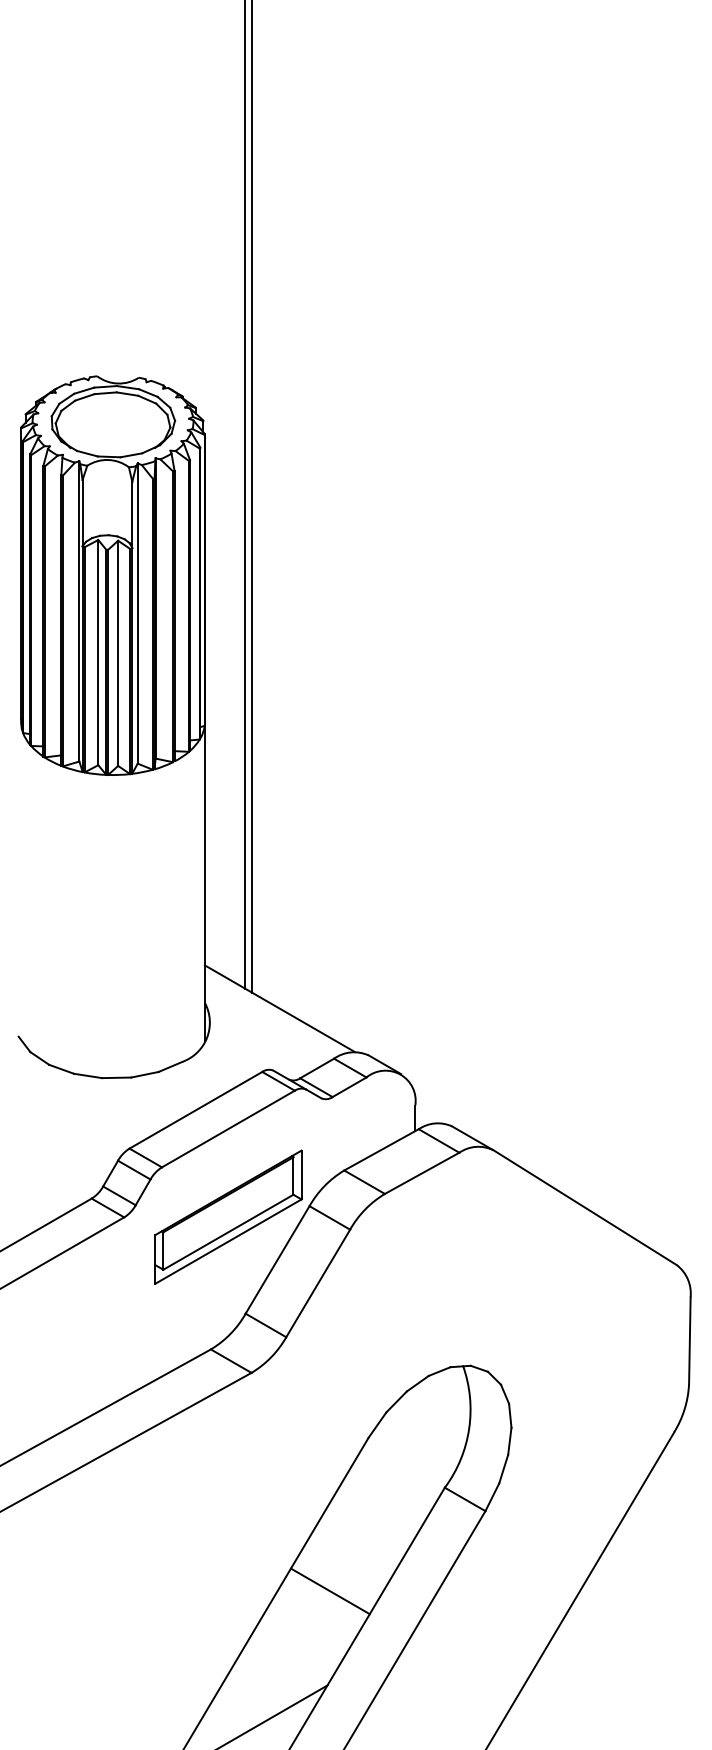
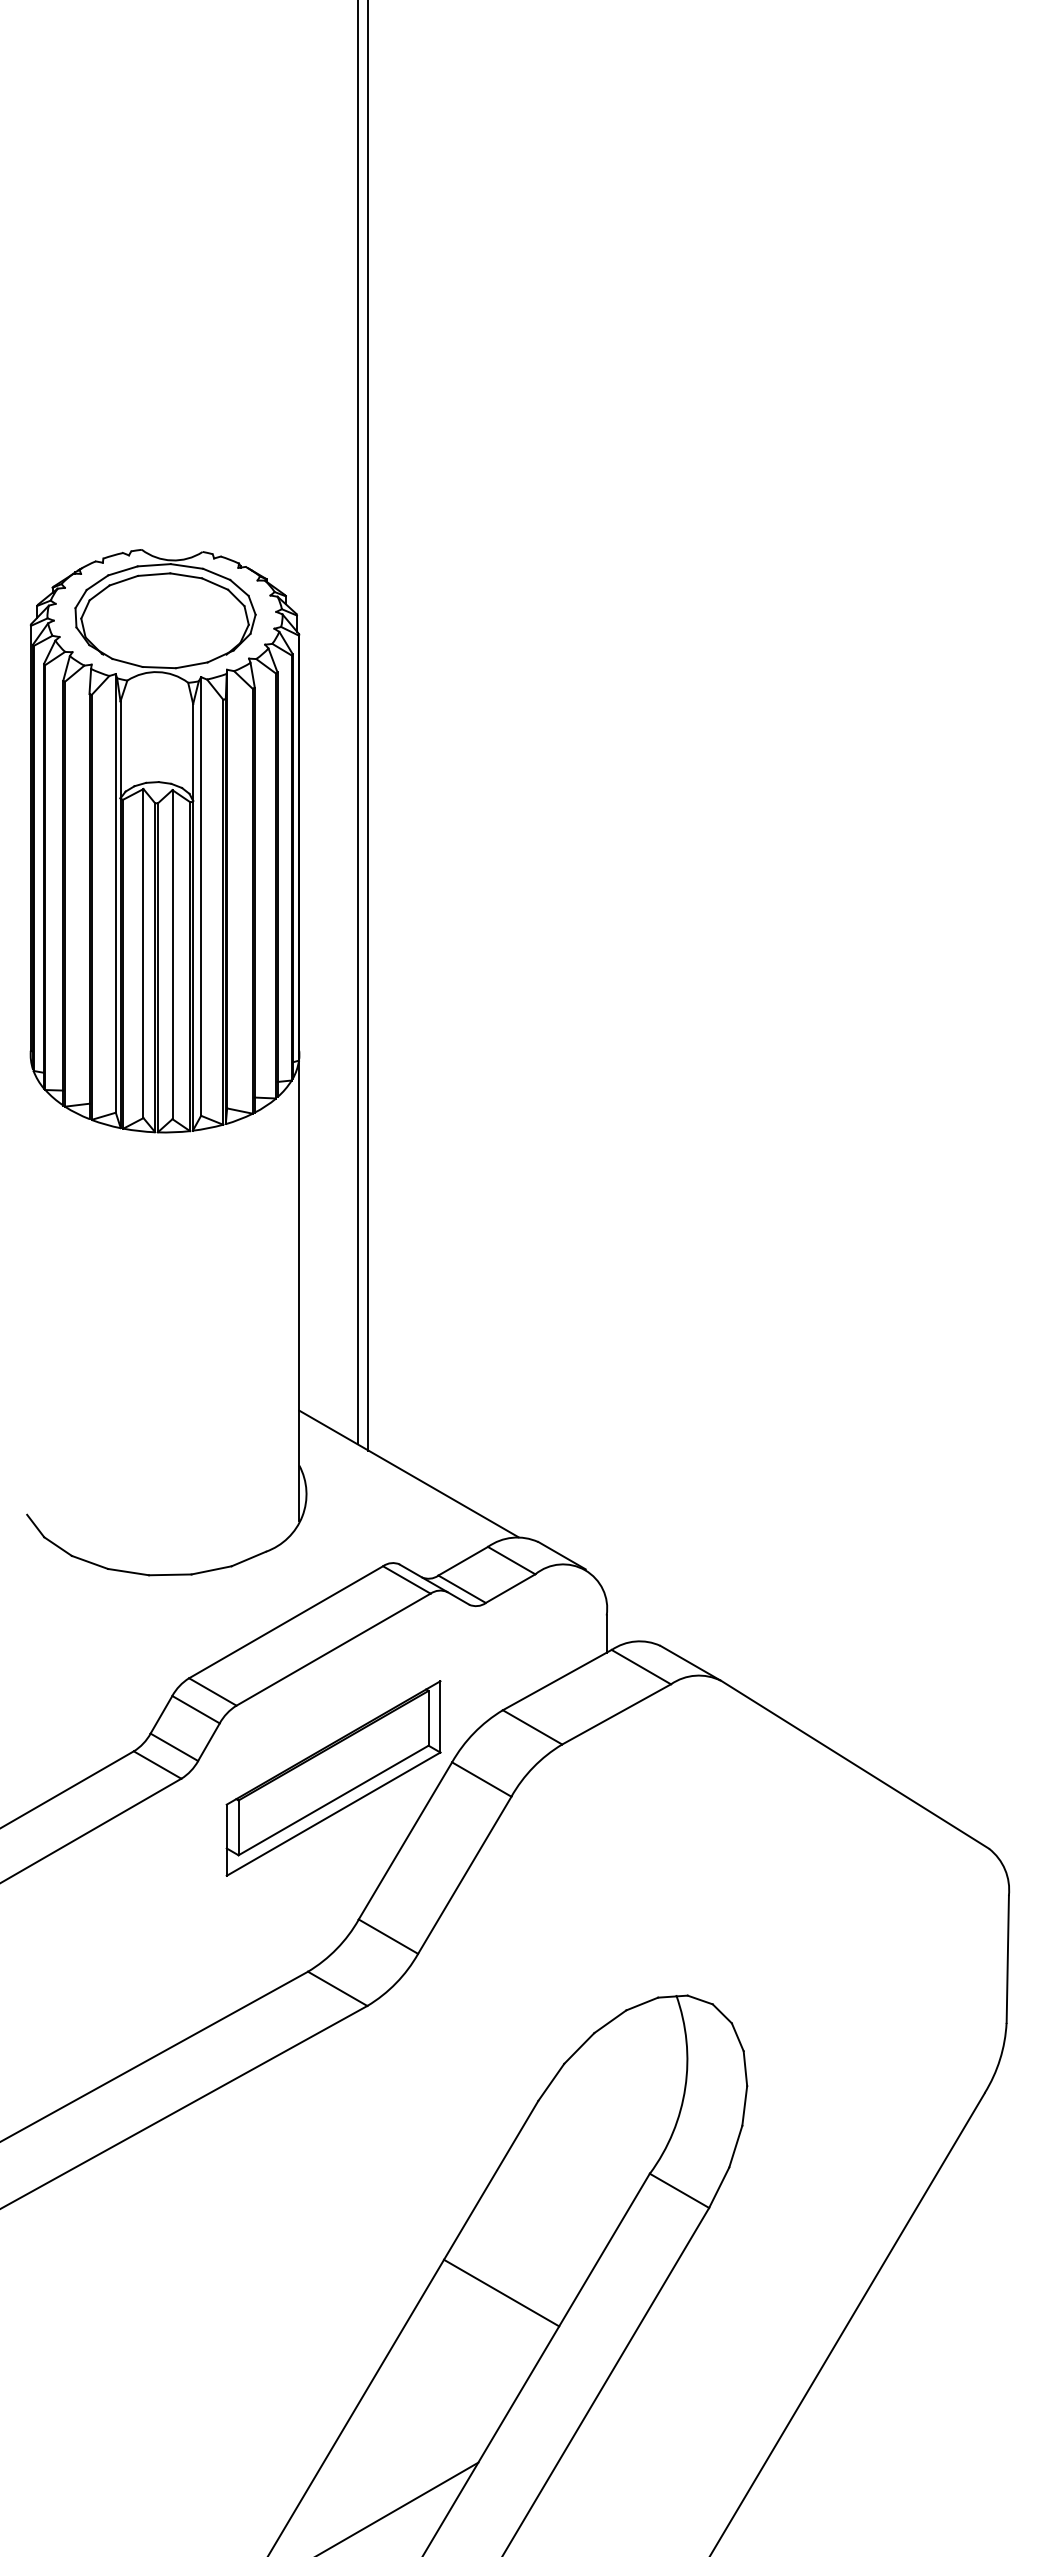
line: (329, 1591) -> (500, 2293), moved

